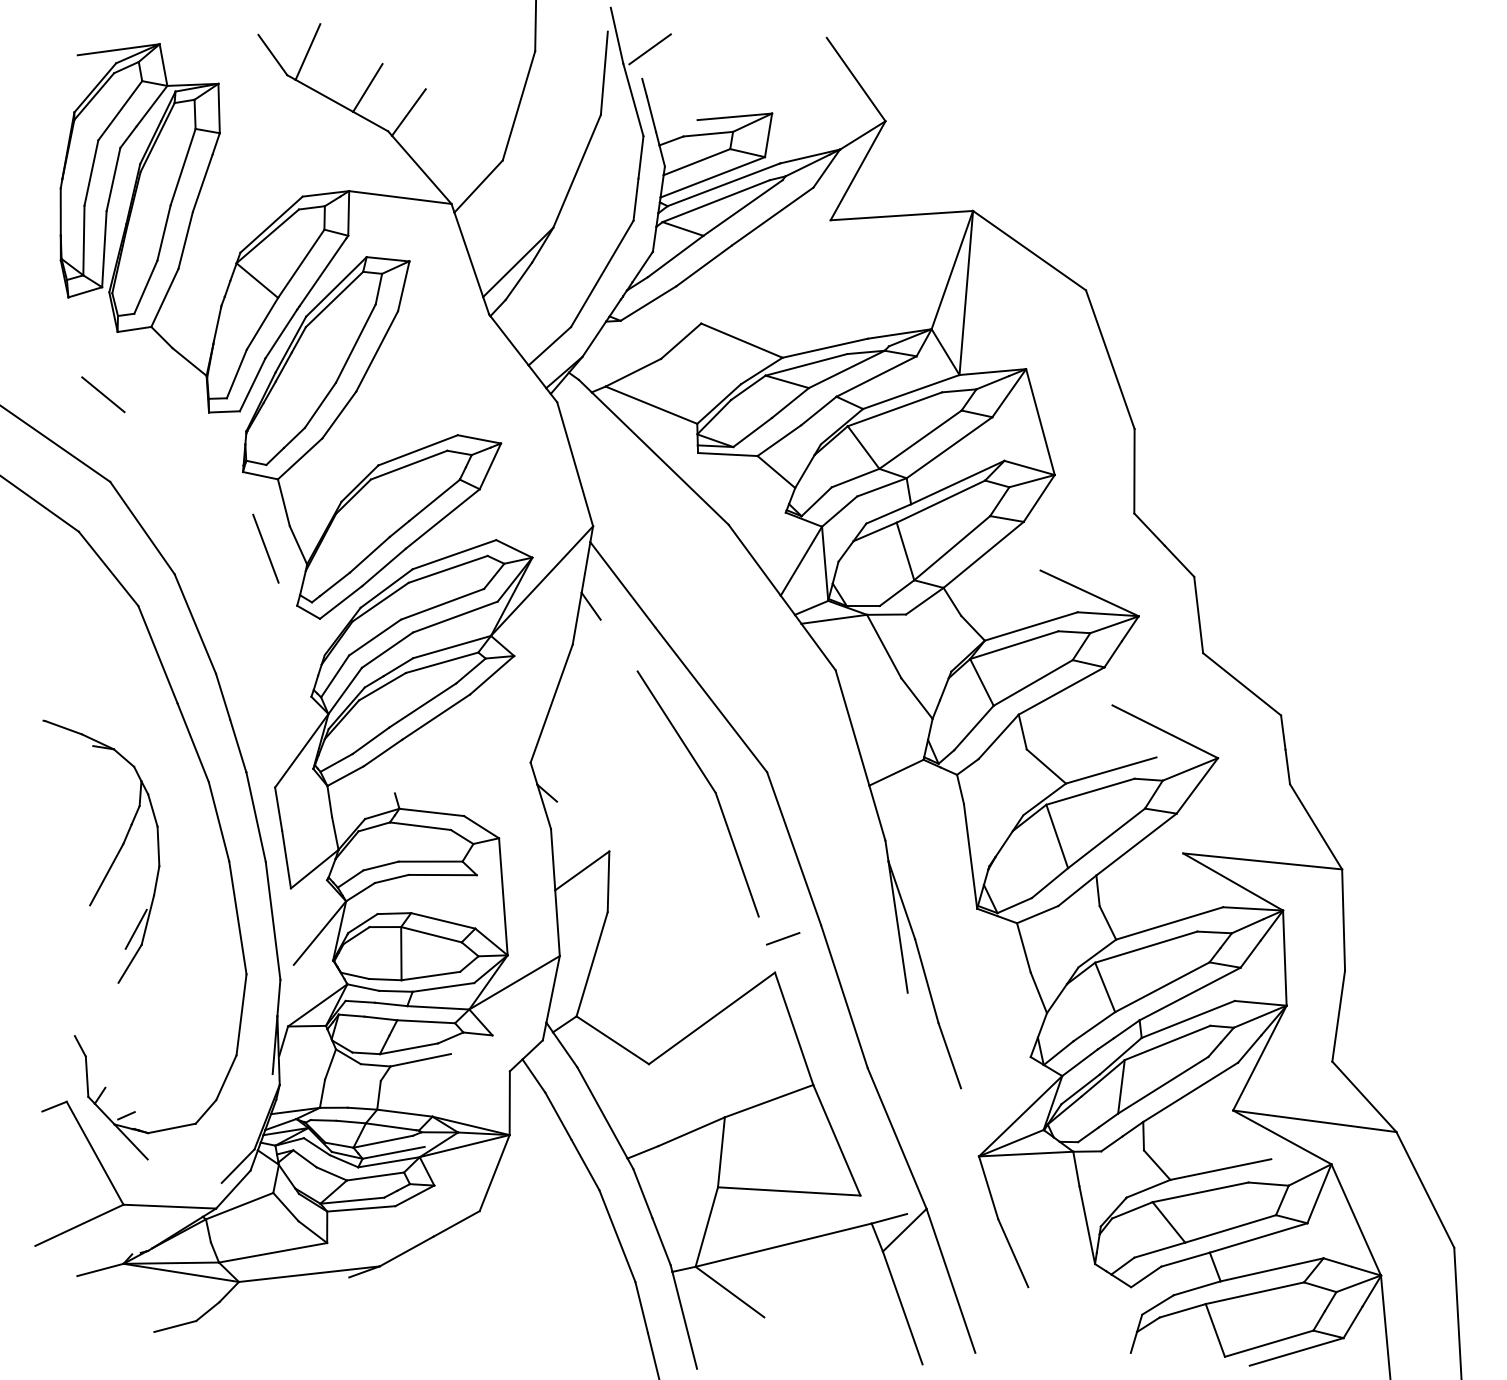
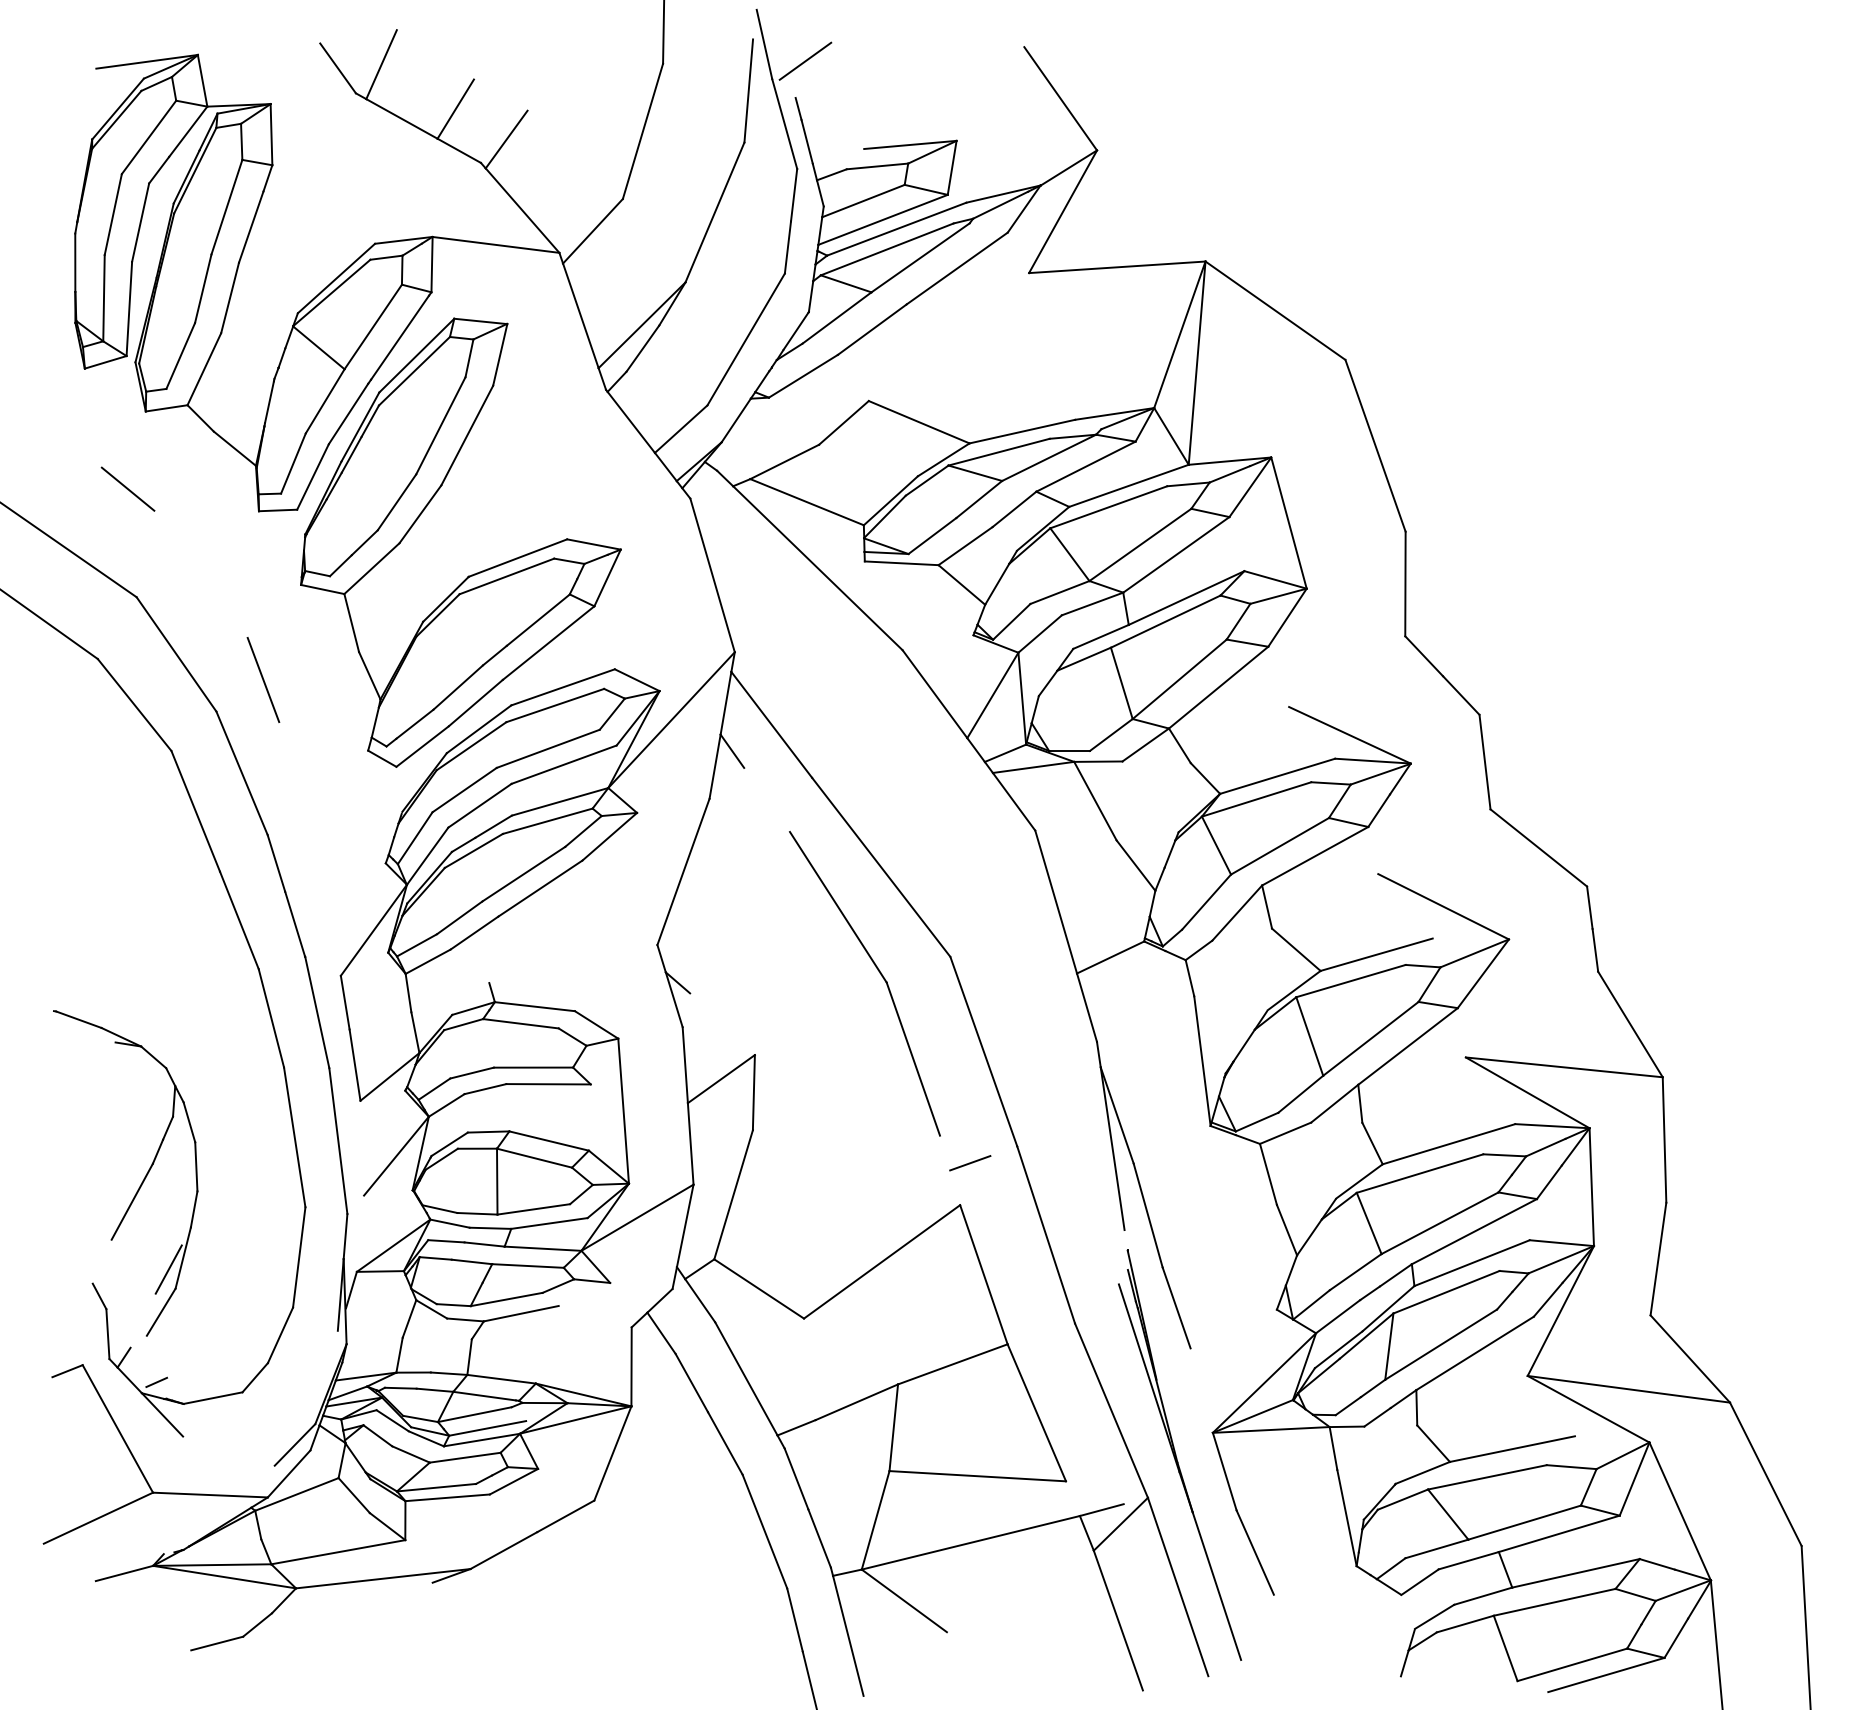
line: (265, 548) -> (263, 679), moved
part: (114, 859) -> (141, 1182), moved
part: (952, 1173) -> (1180, 1454), added

